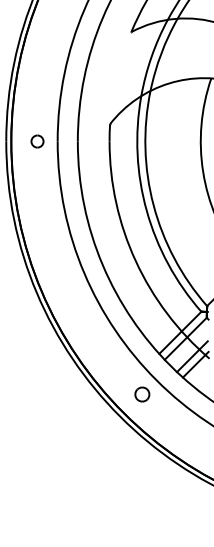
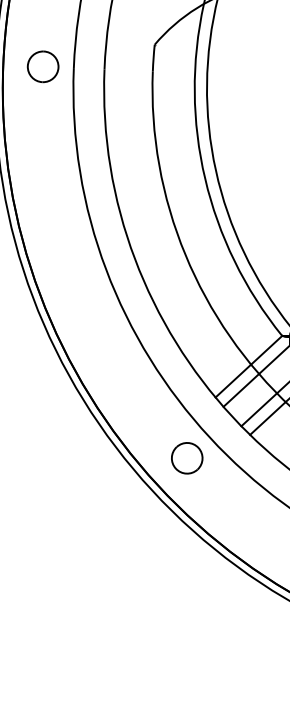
part: (37, 141) -> (43, 66), size x1.67
part: (142, 394) -> (187, 458), size x1.43

